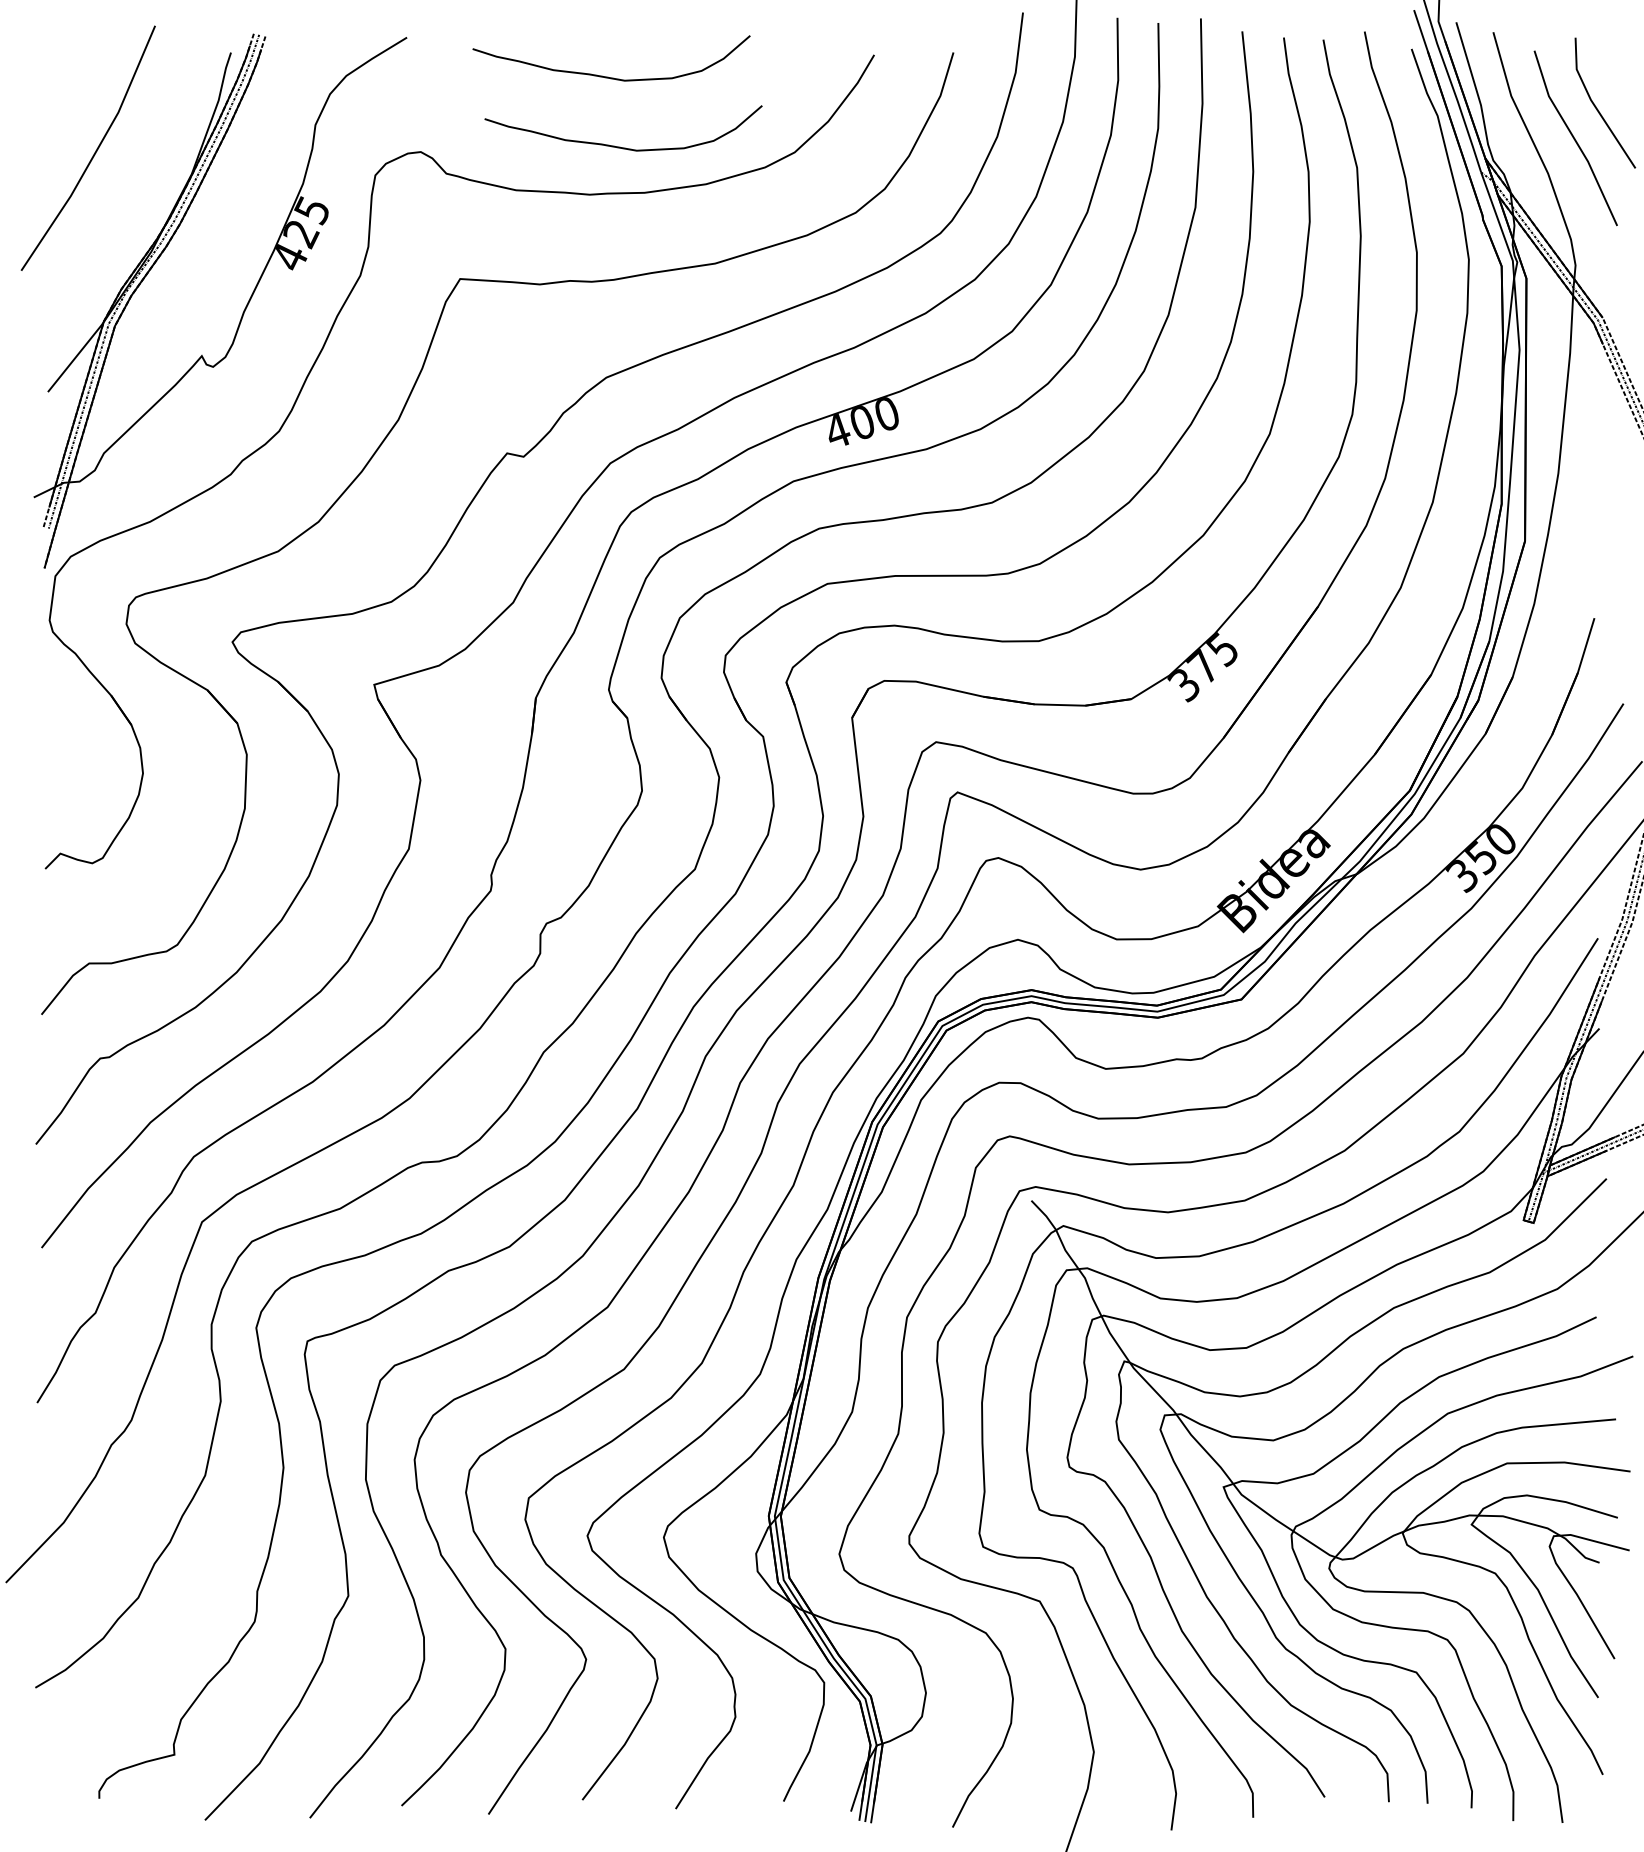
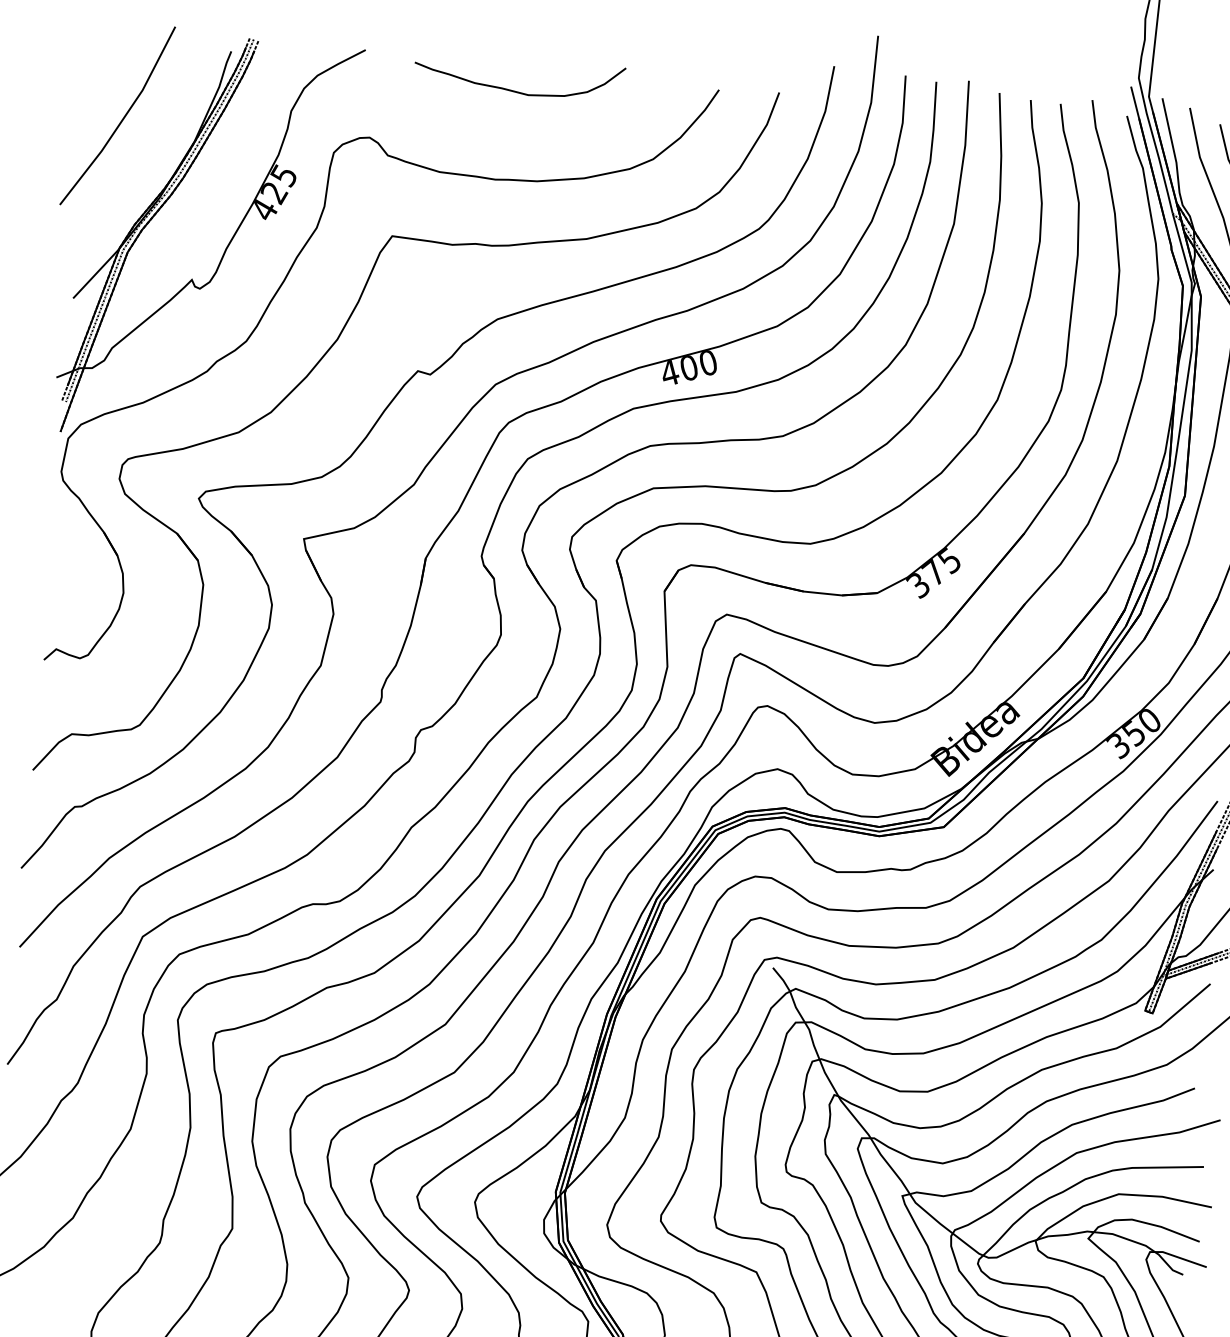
curve: (620, 146) -> (521, 144), removed

